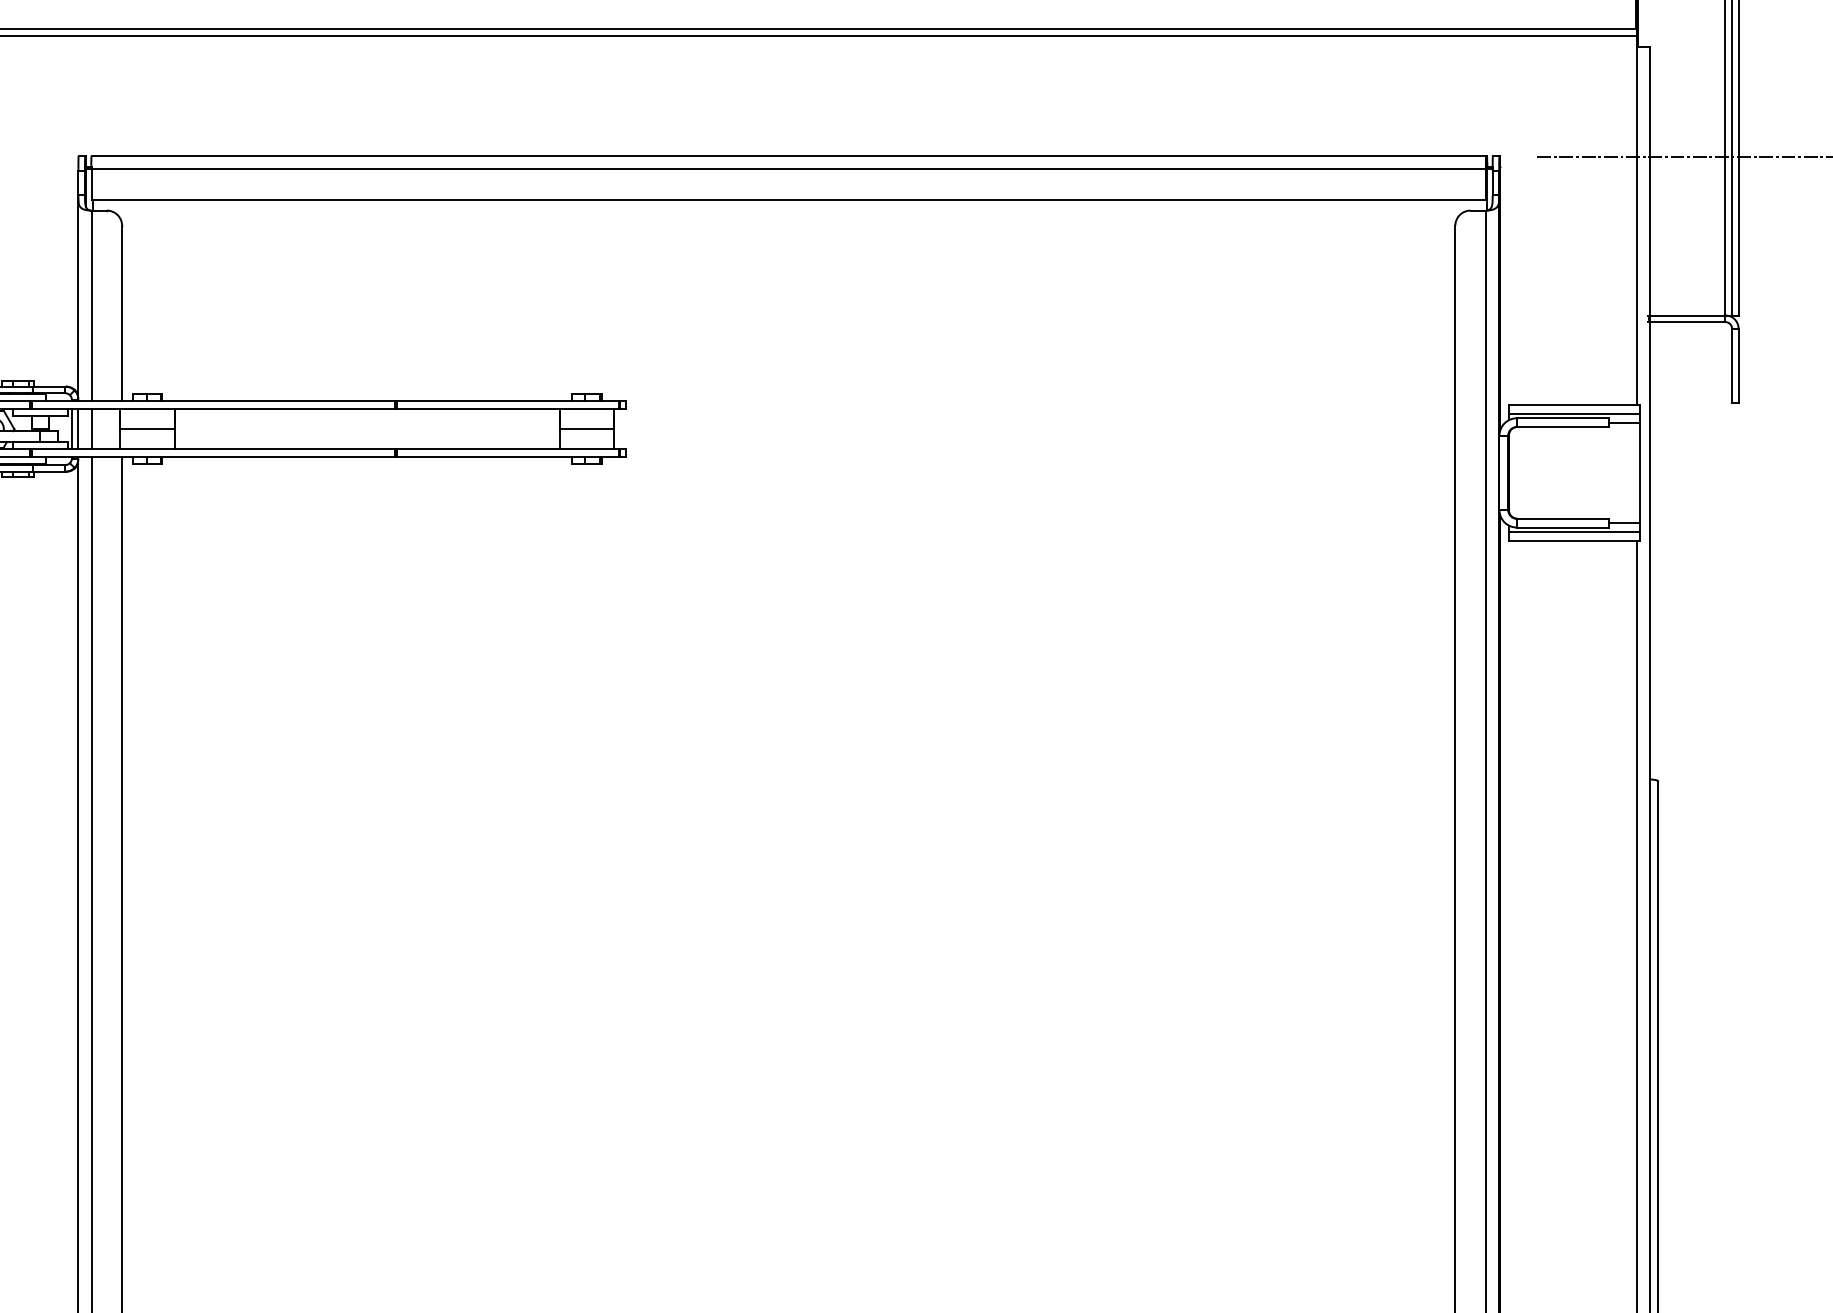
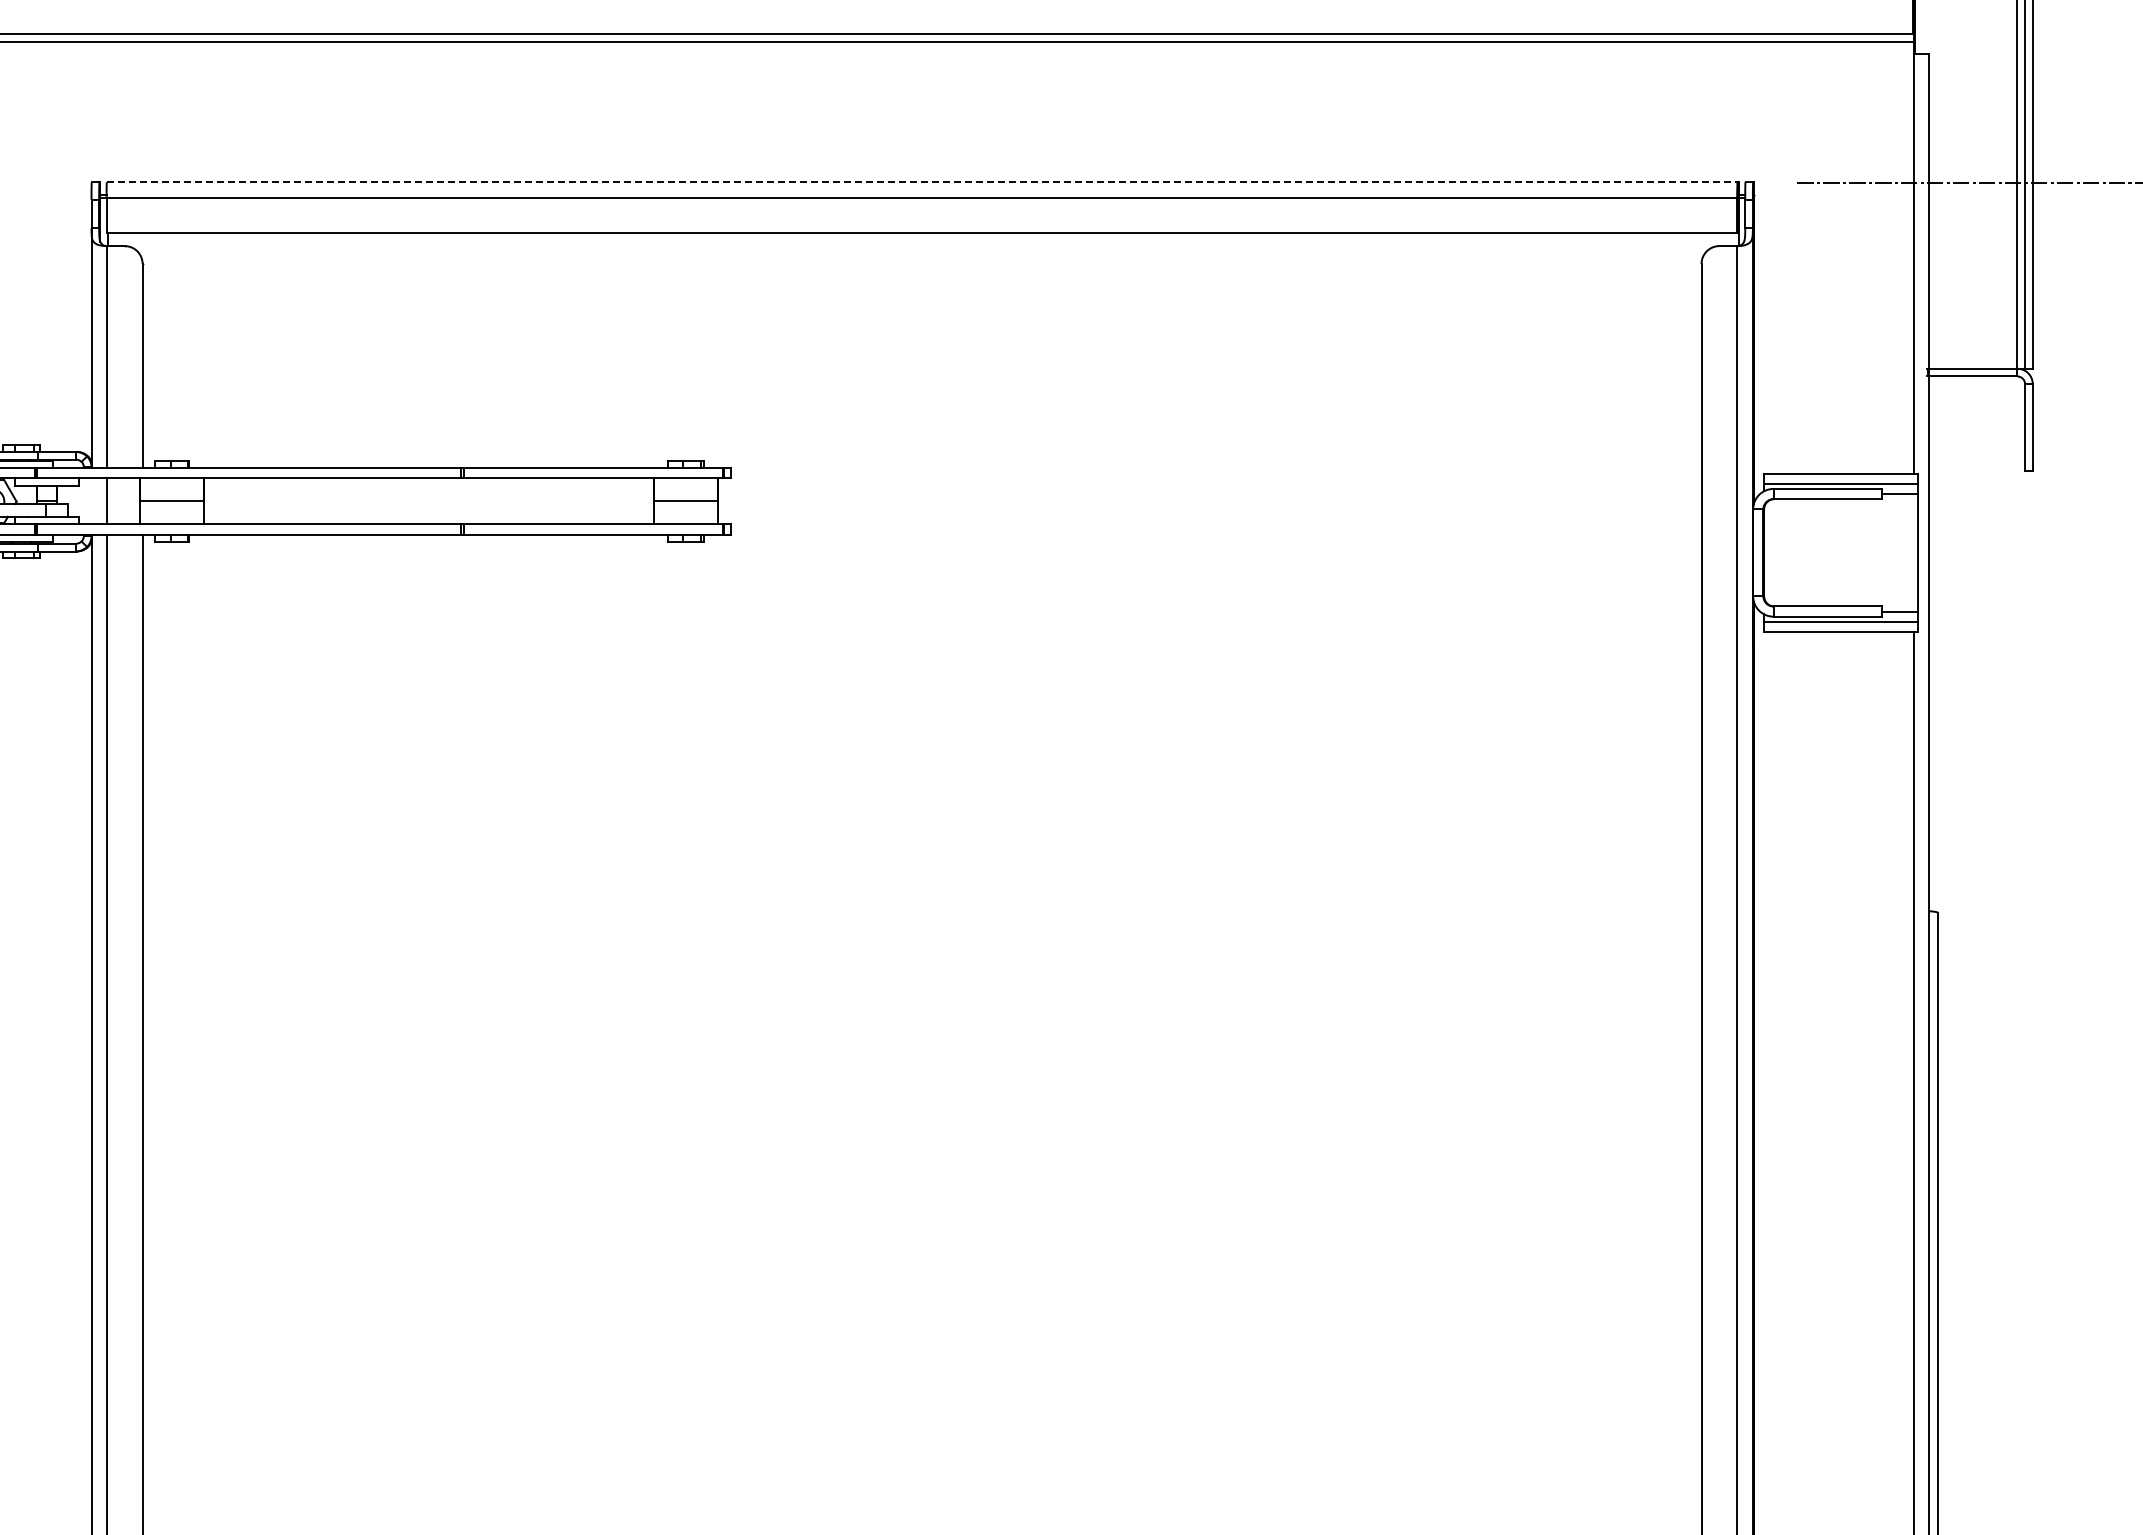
line: (789, 156) -> (922, 182), solid -> dashed
line: (71, 429) -> (83, 501), removed
line: (78, 429) -> (91, 501), removed

